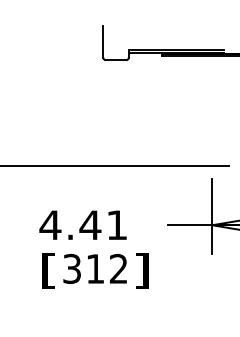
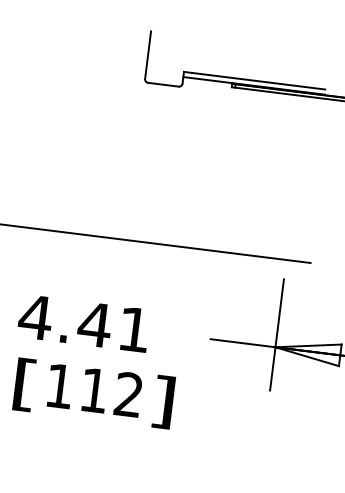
text: (71, 268) -> (58, 385), 312 -> 112

